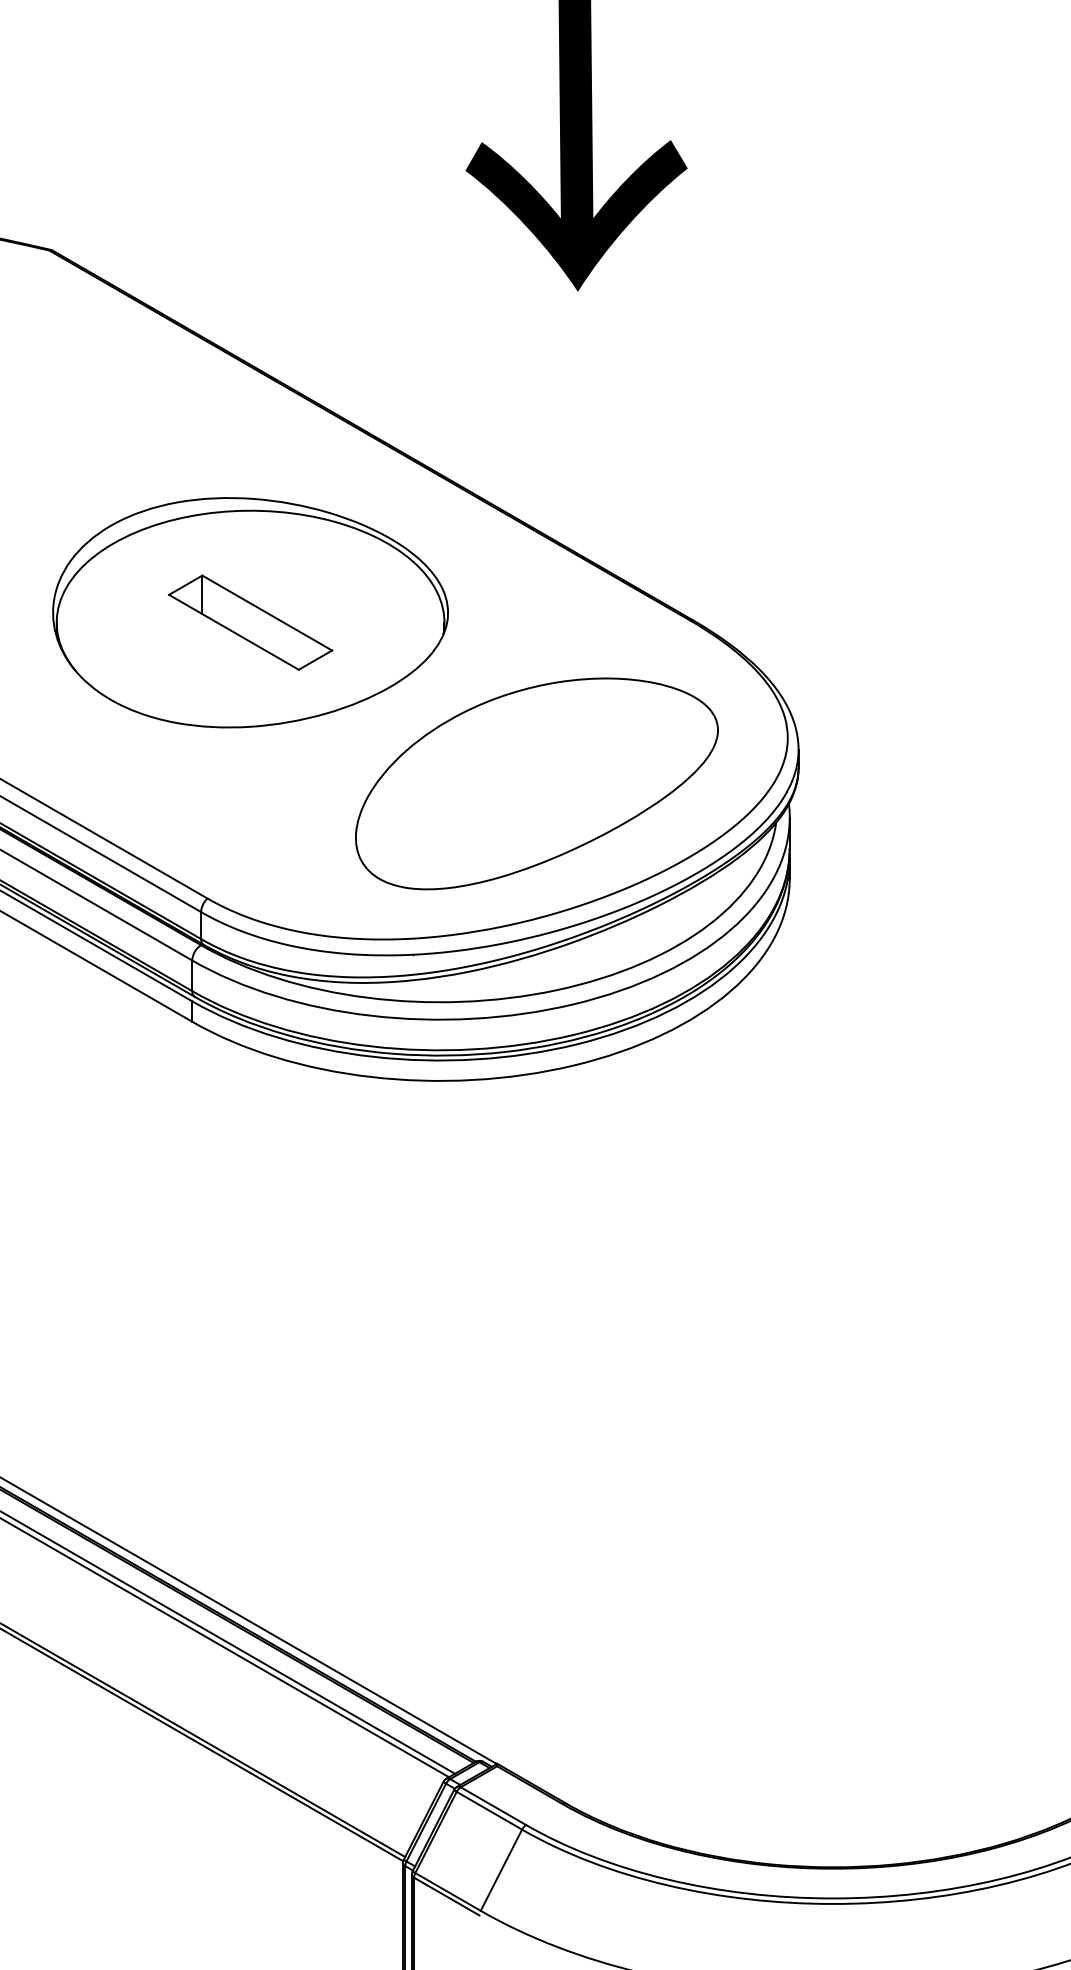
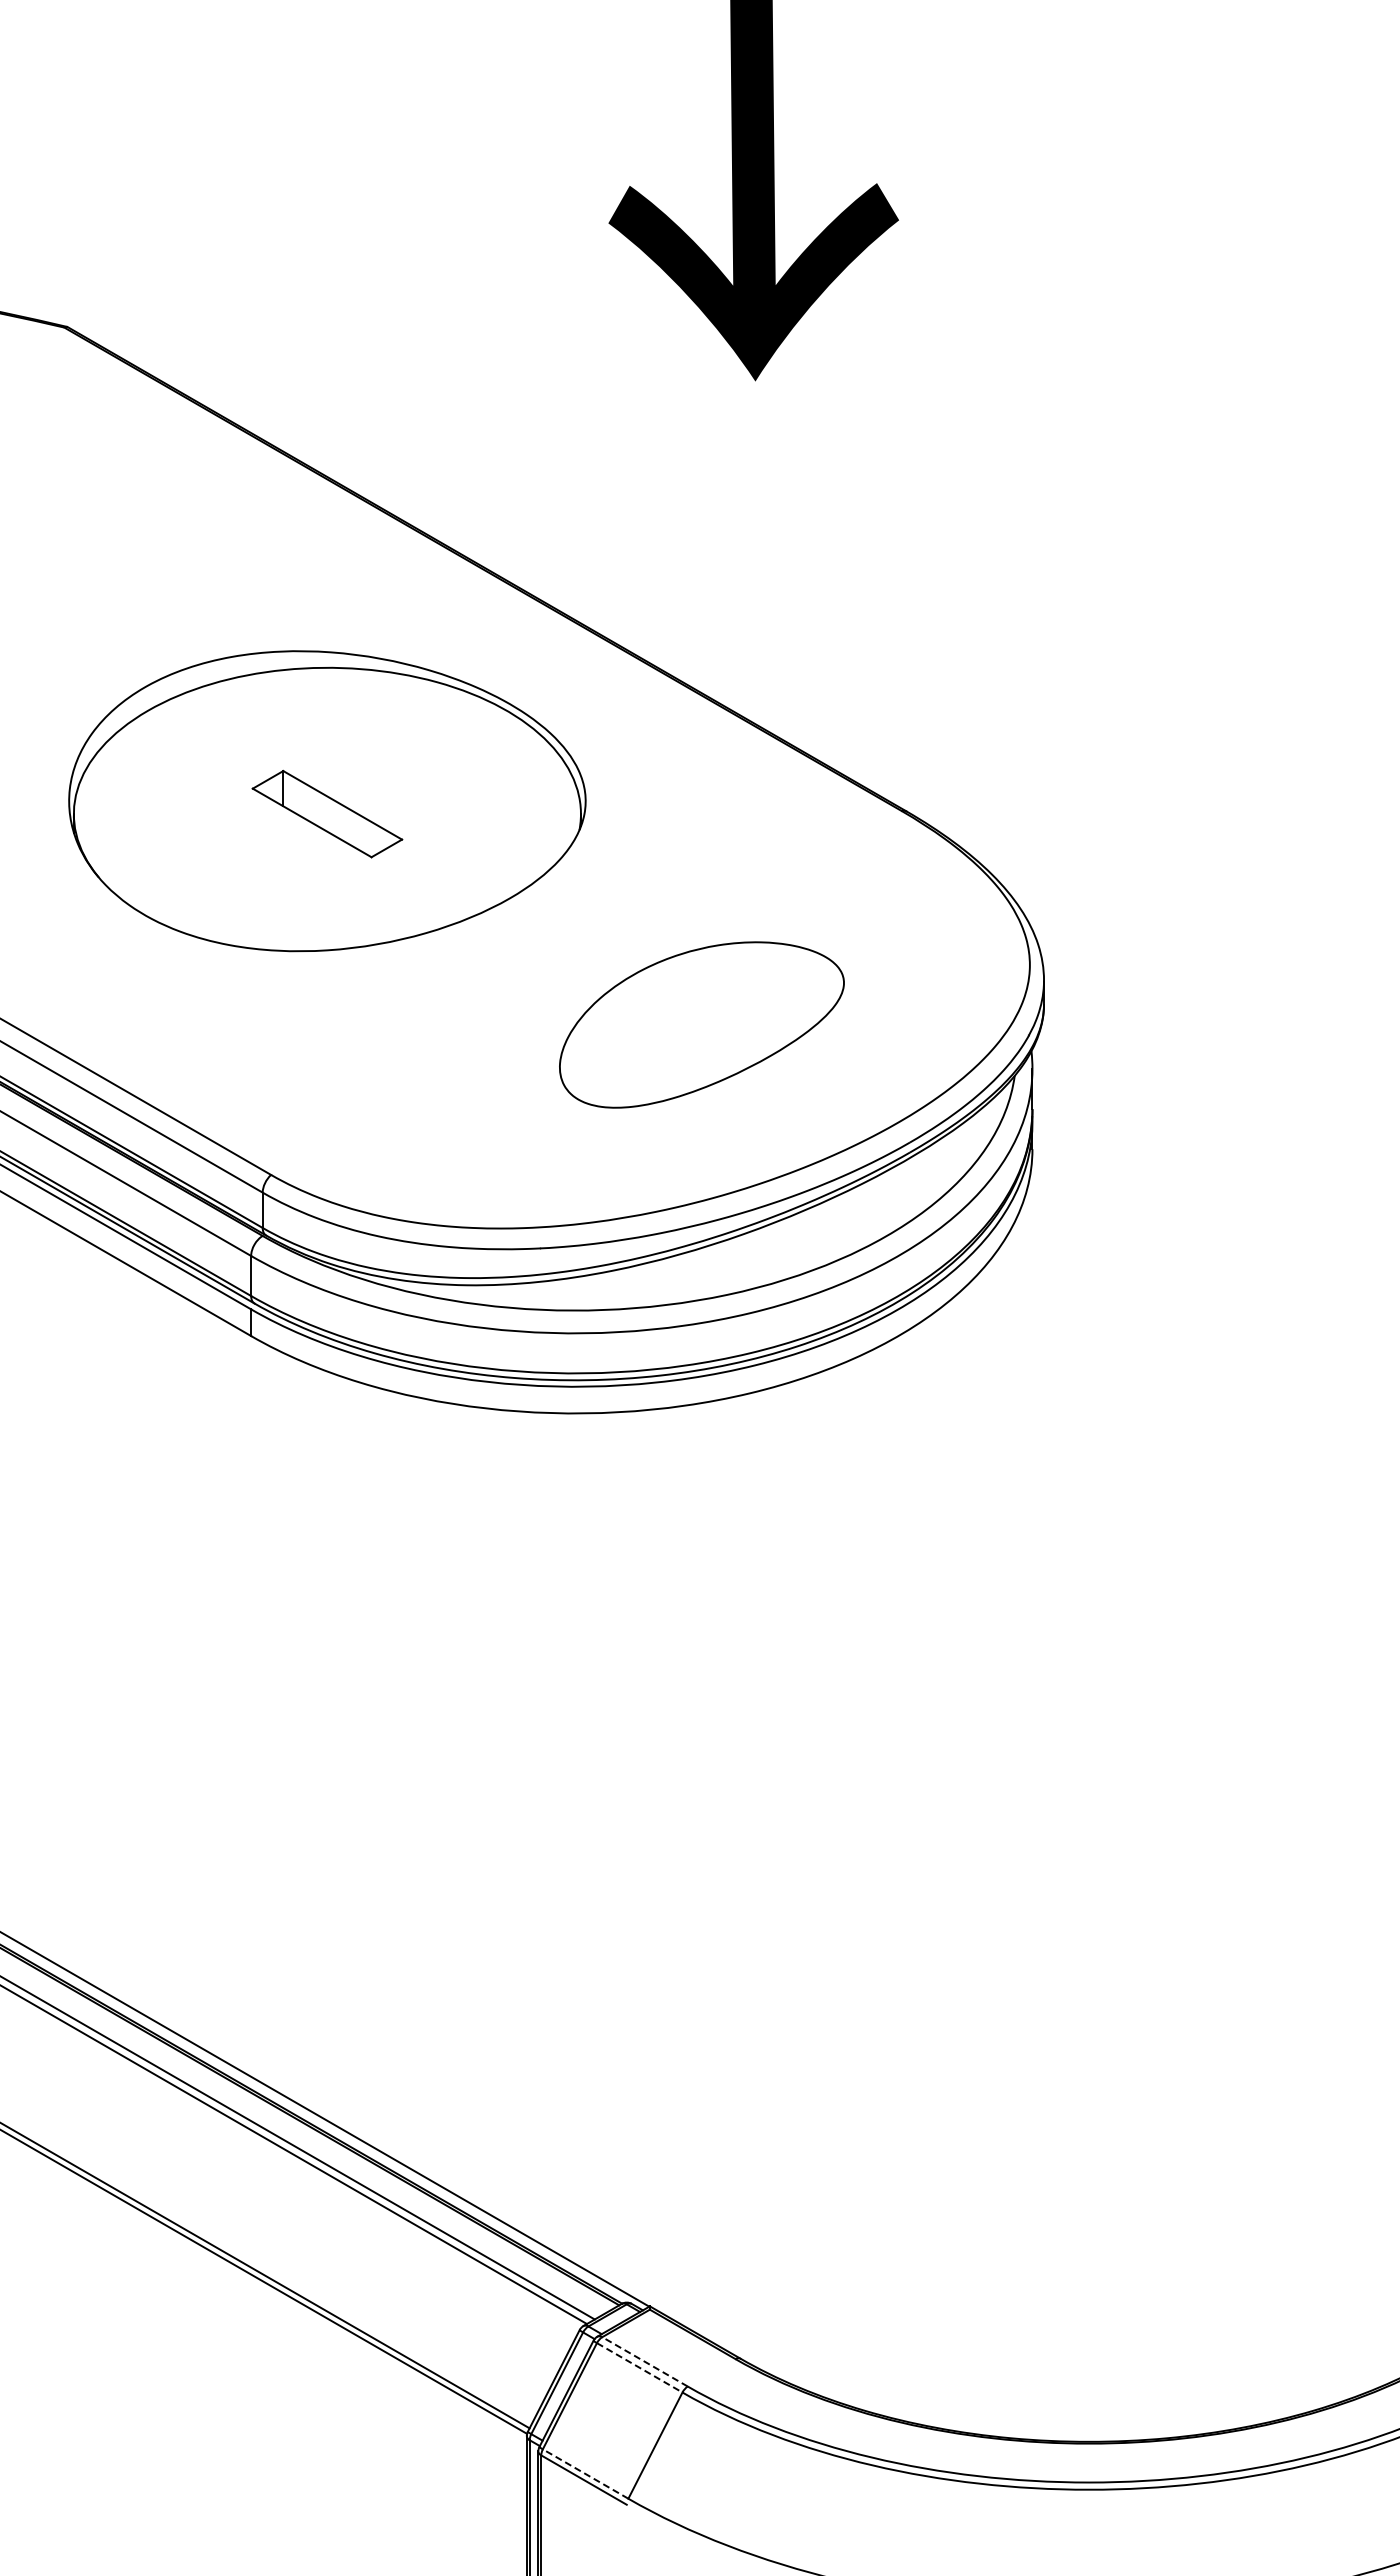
part: (250, 622) -> (327, 813), size x0.7
part: (536, 783) -> (701, 1024), size x0.6
line: (493, 1805) -> (644, 2361), solid -> dashed
line: (490, 1811) -> (640, 2368), solid -> dashed
line: (447, 1891) -> (585, 2473), solid -> dashed

